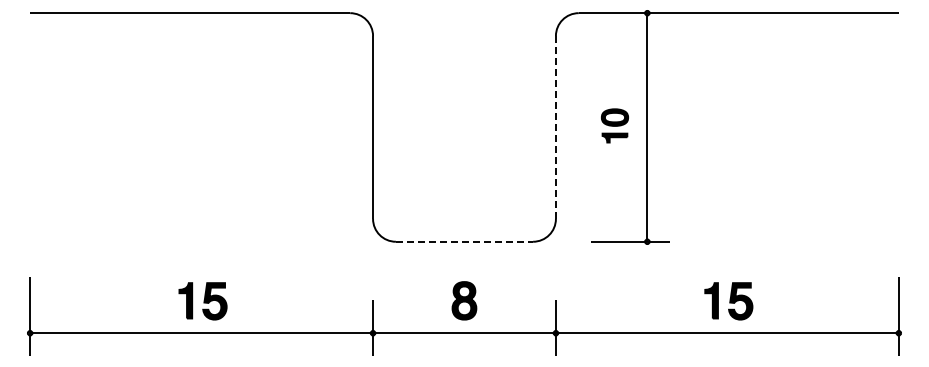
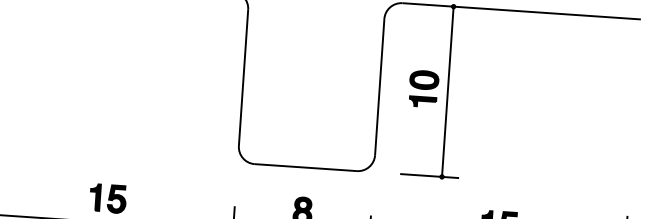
part: (614, 125) -> (423, 88), size x1.43
line: (555, 127) -> (379, 87), dashed -> solid
line: (464, 241) -> (305, 167), dashed -> solid

